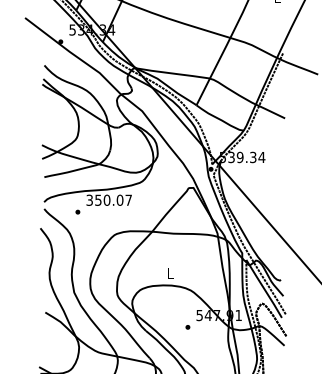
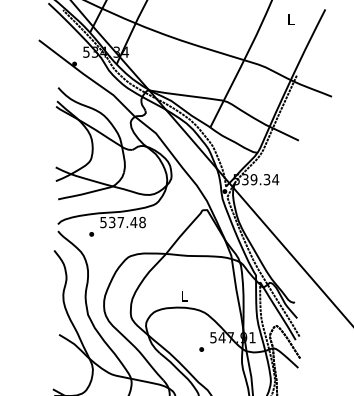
text: (108, 200) -> (122, 222), 350.07 -> 537.48

